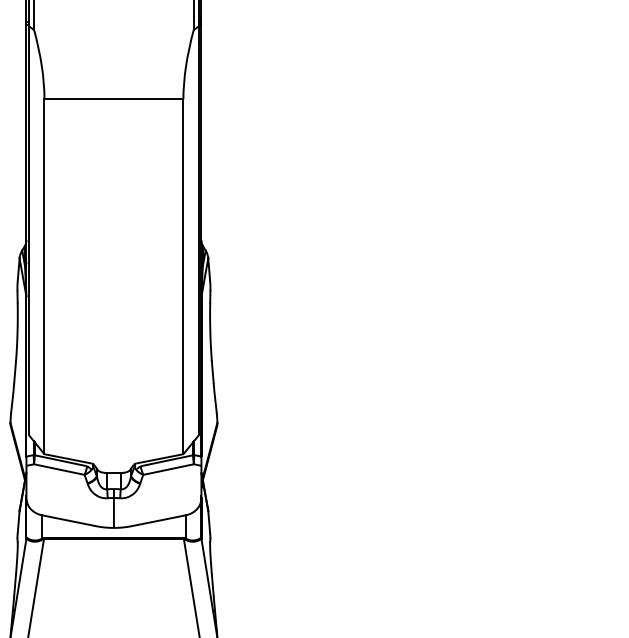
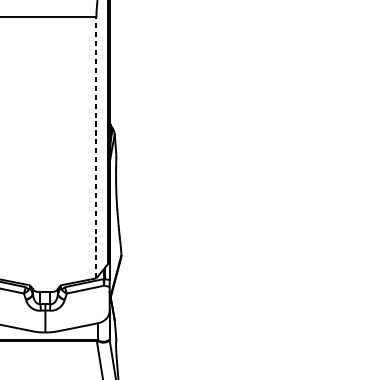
line: (183, 276) -> (96, 147), solid -> dashed

